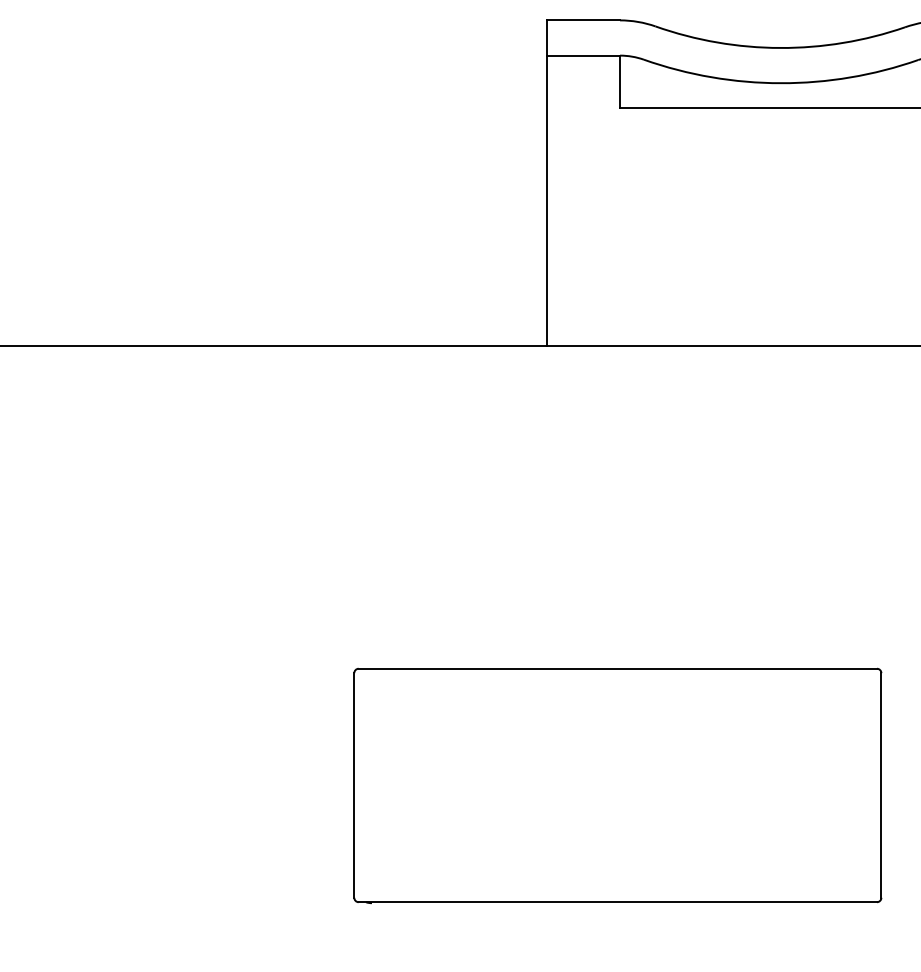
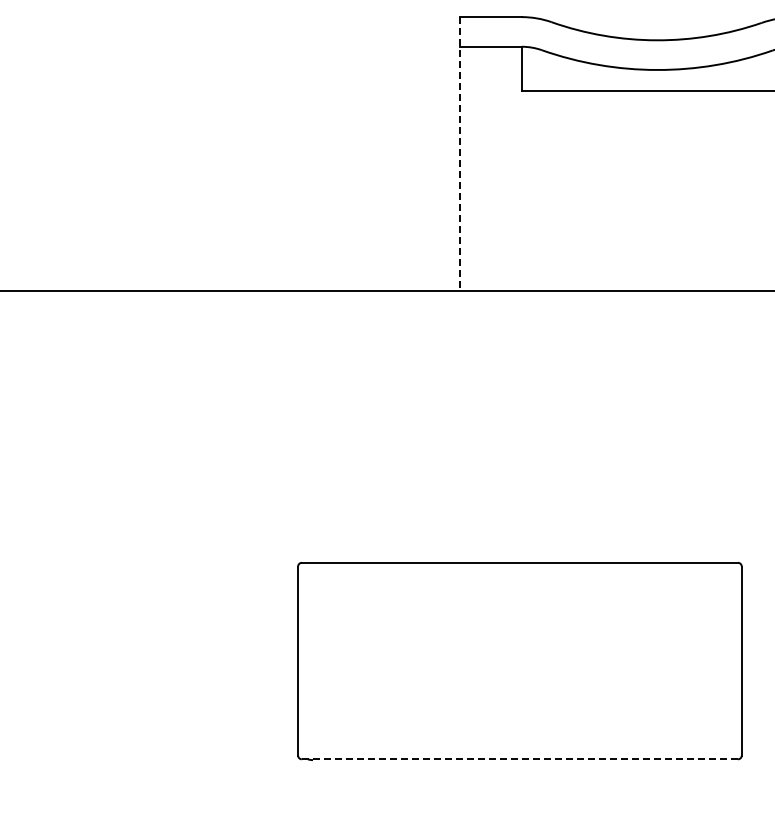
line: (547, 183) -> (460, 154), solid -> dashed
line: (617, 902) -> (519, 759), solid -> dashed

